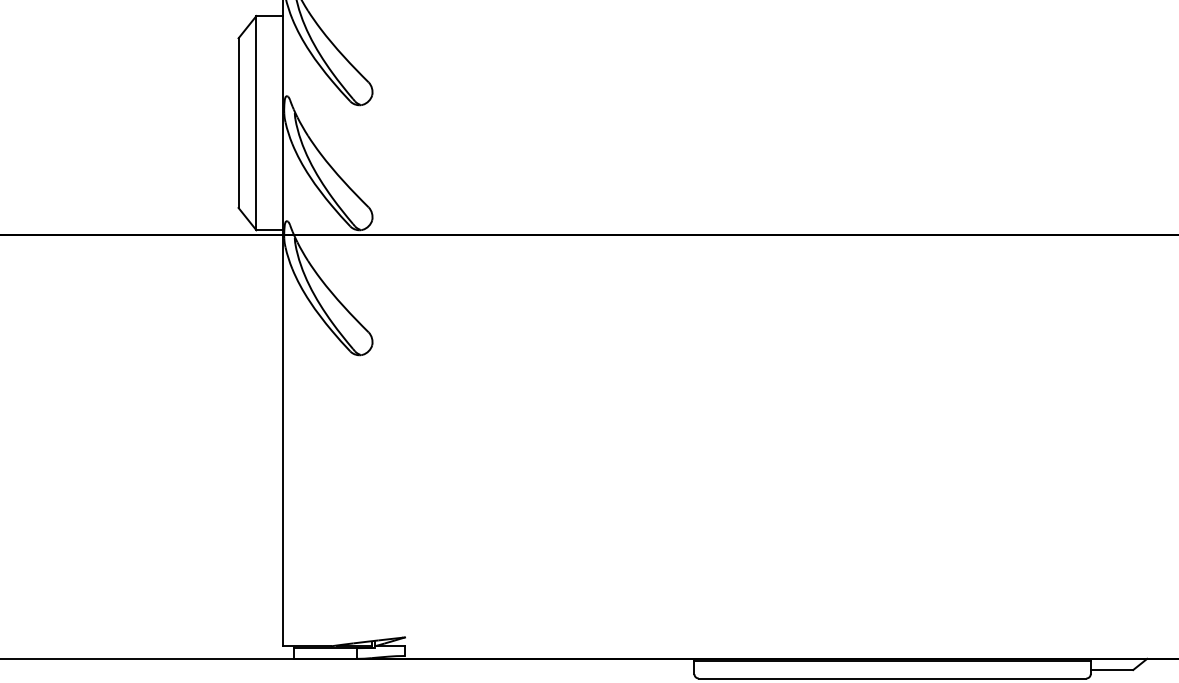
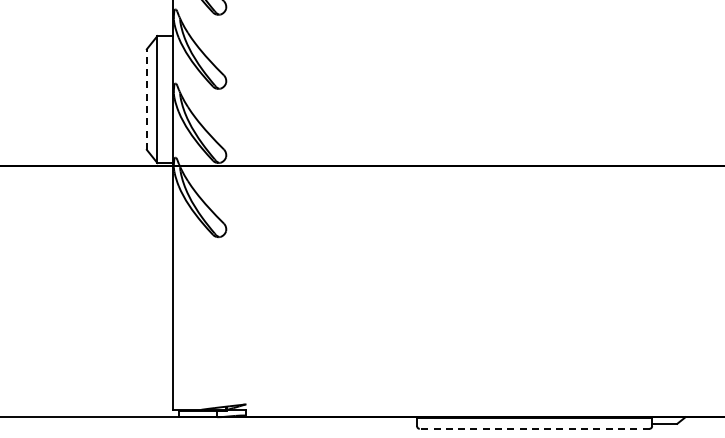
line: (237, 123) -> (146, 99), solid -> dashed
line: (892, 677) -> (534, 428), solid -> dashed

